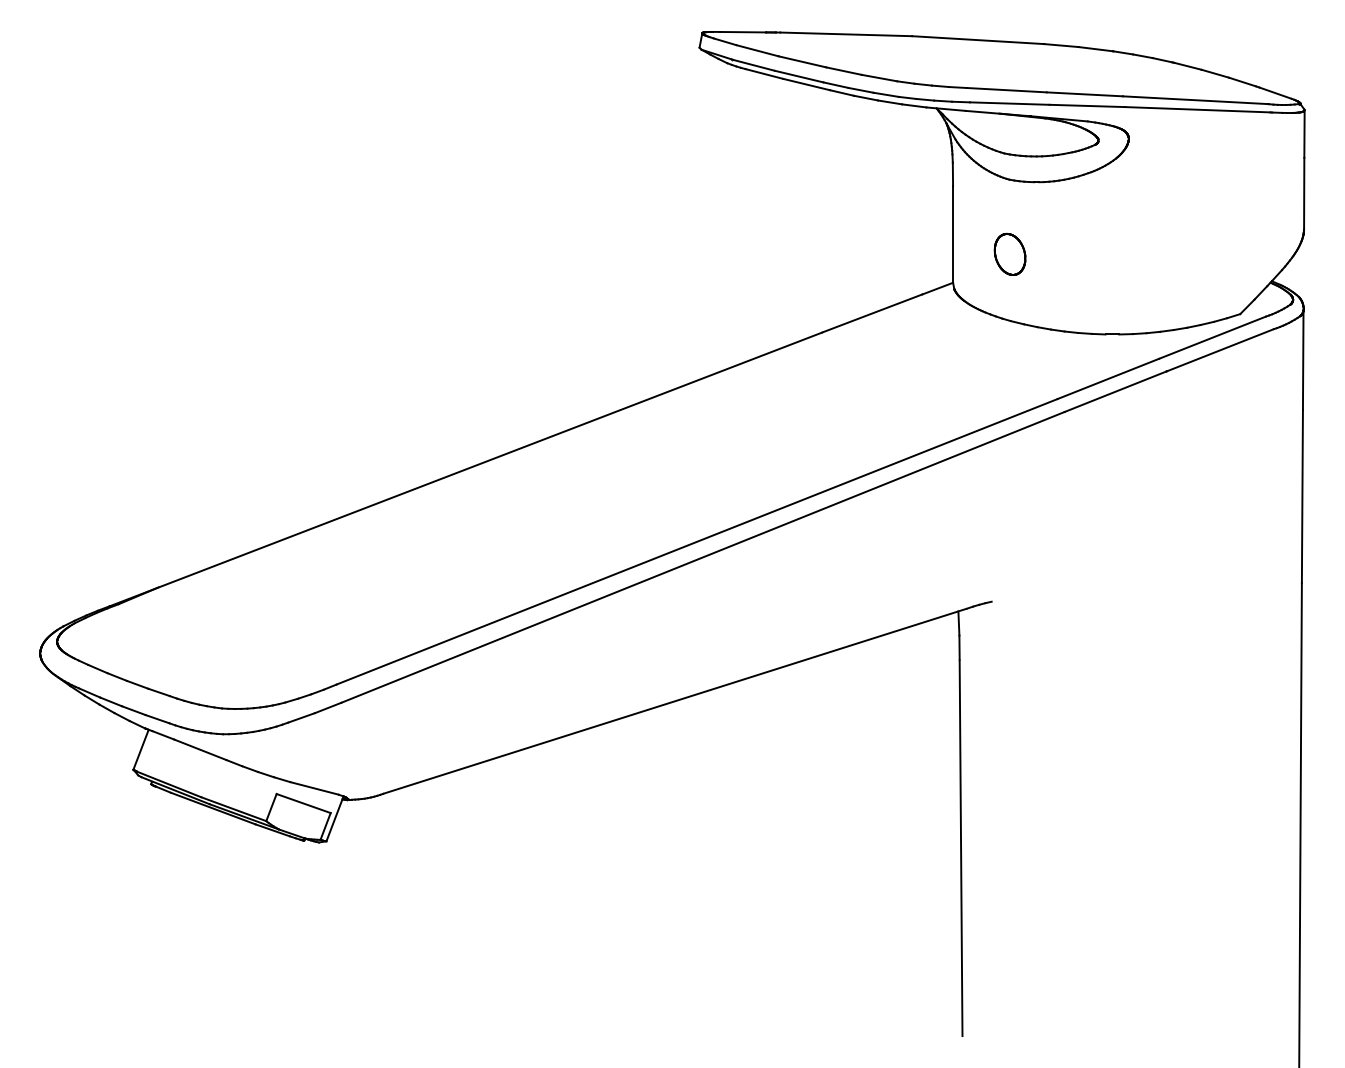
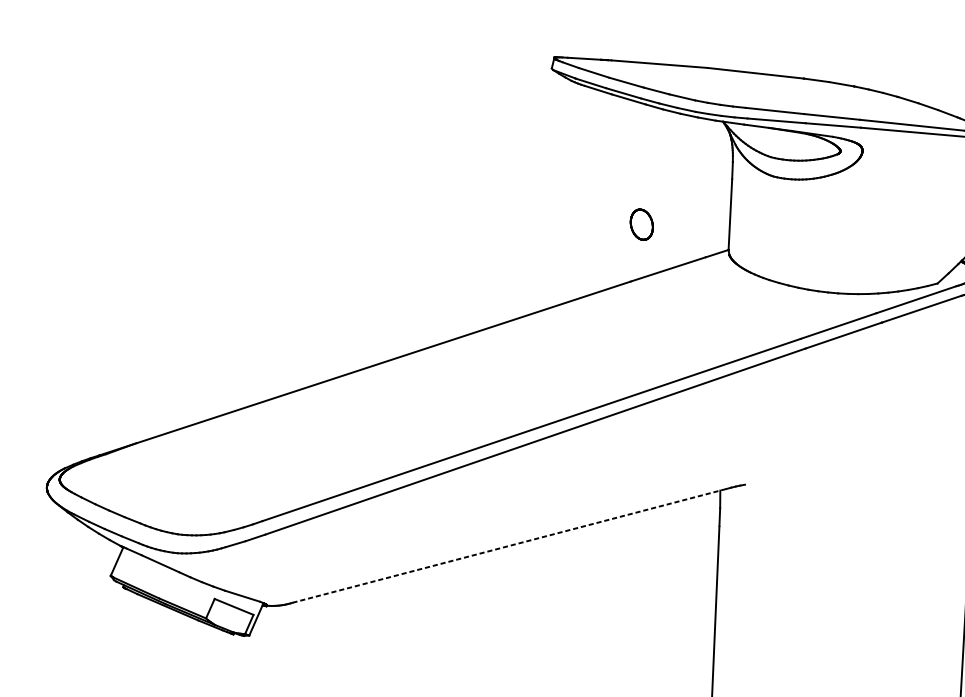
part: (1009, 253) -> (641, 224), moved
line: (674, 701) -> (509, 546), solid -> dashed

